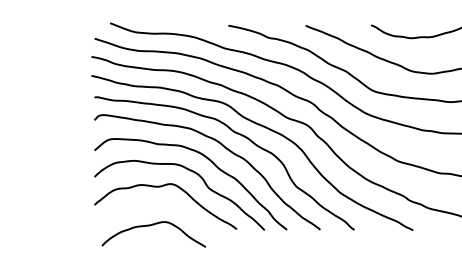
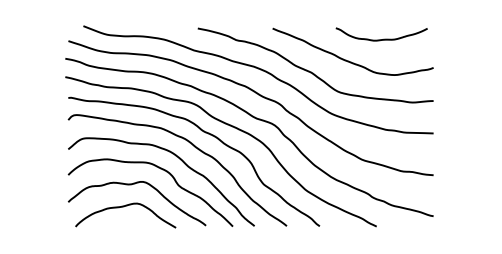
curve: (151, 226) -> (123, 207), moved

